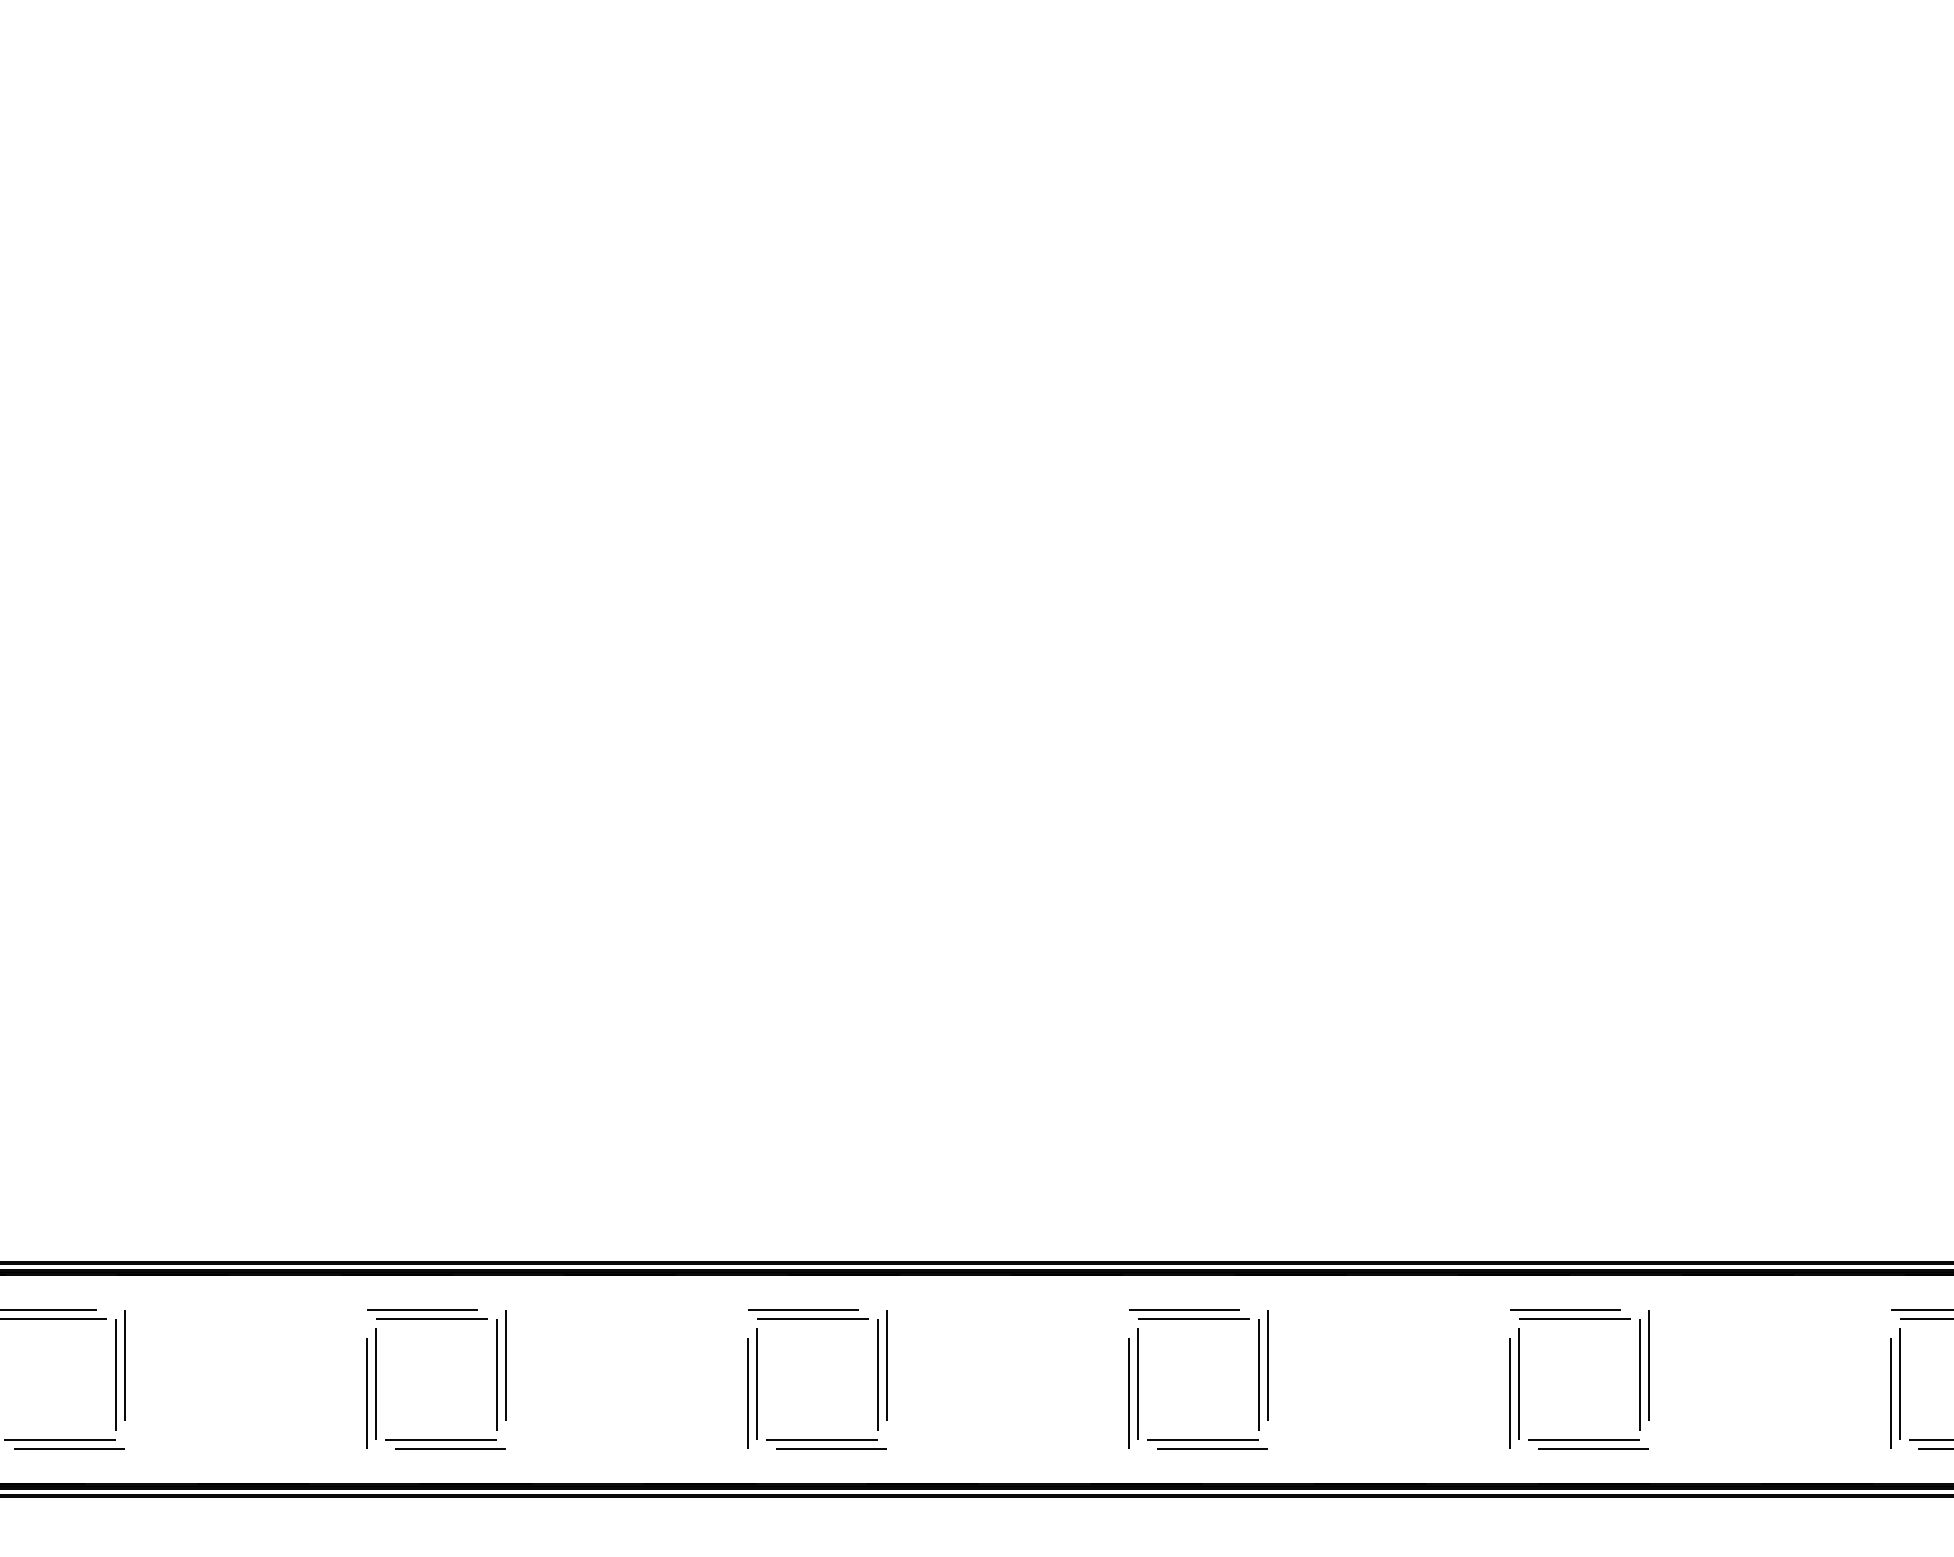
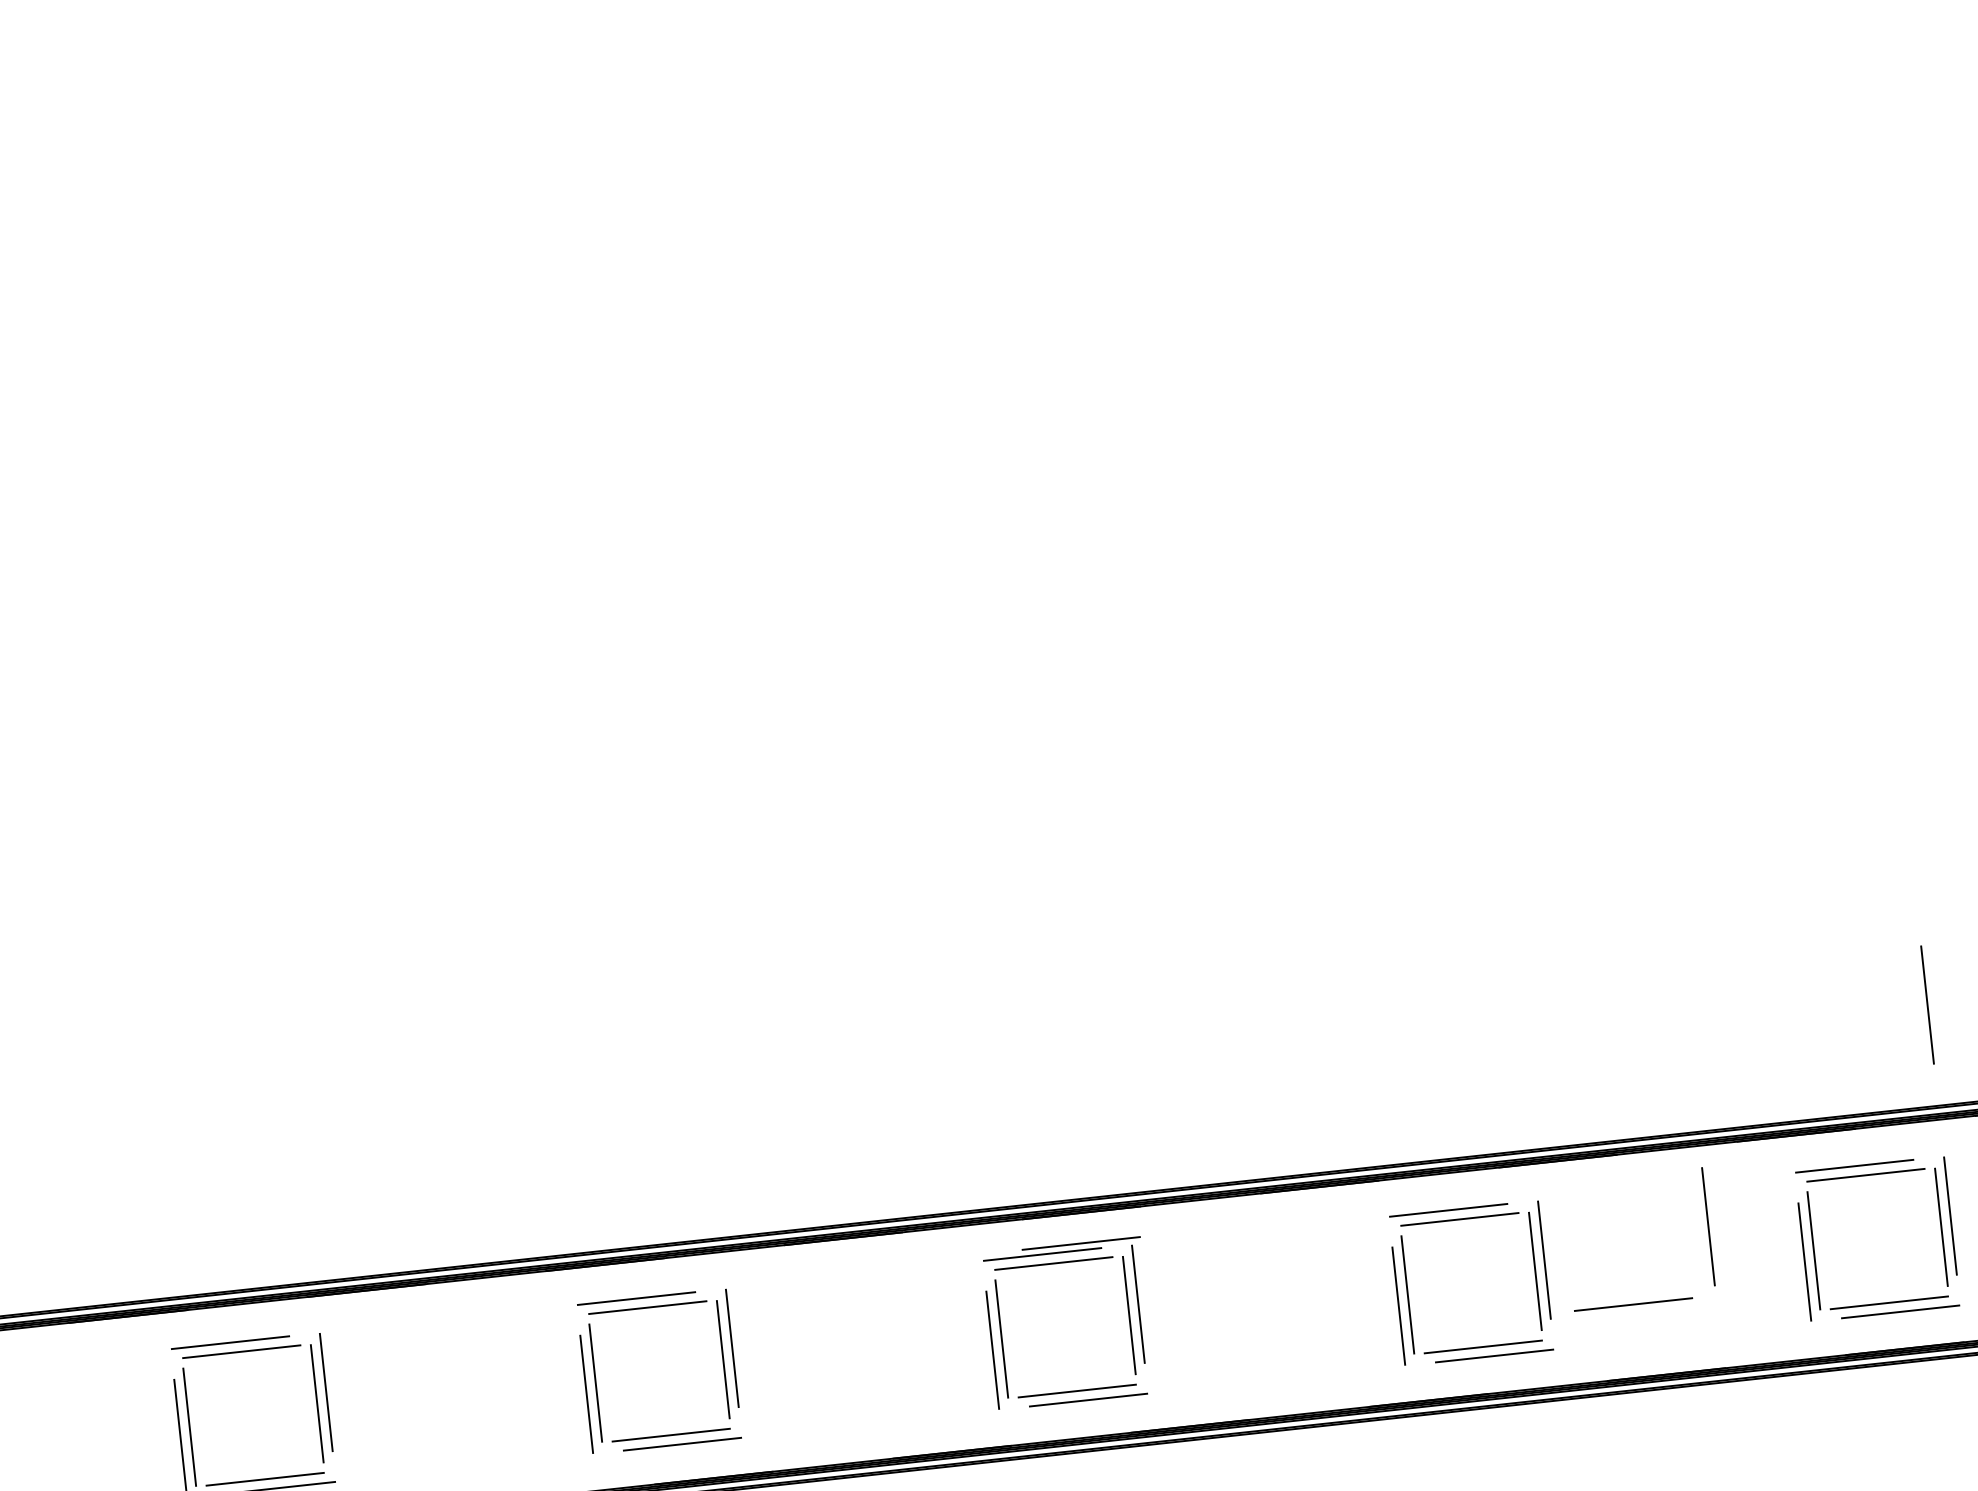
line: (1648, 1167) -> (1926, 1005), added
line: (840, 1302) -> (1081, 1242), added
line: (1423, 1350) -> (1708, 1226), added
line: (1346, 1415) -> (1633, 1304), added

